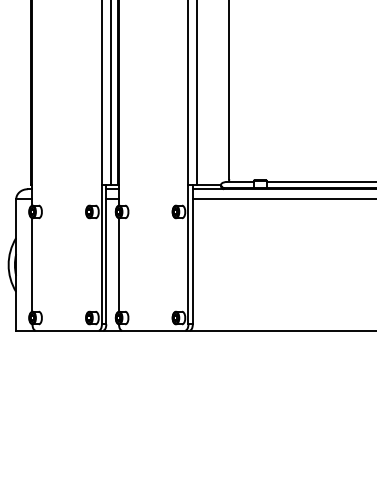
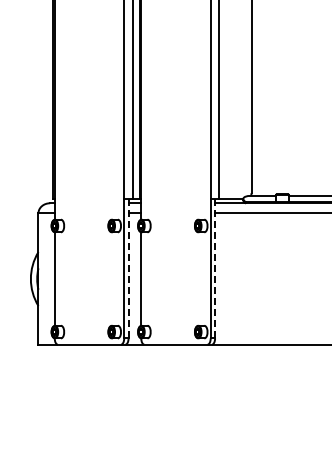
line: (106, 254) -> (128, 268), solid -> dashed
line: (192, 254) -> (214, 268), solid -> dashed

